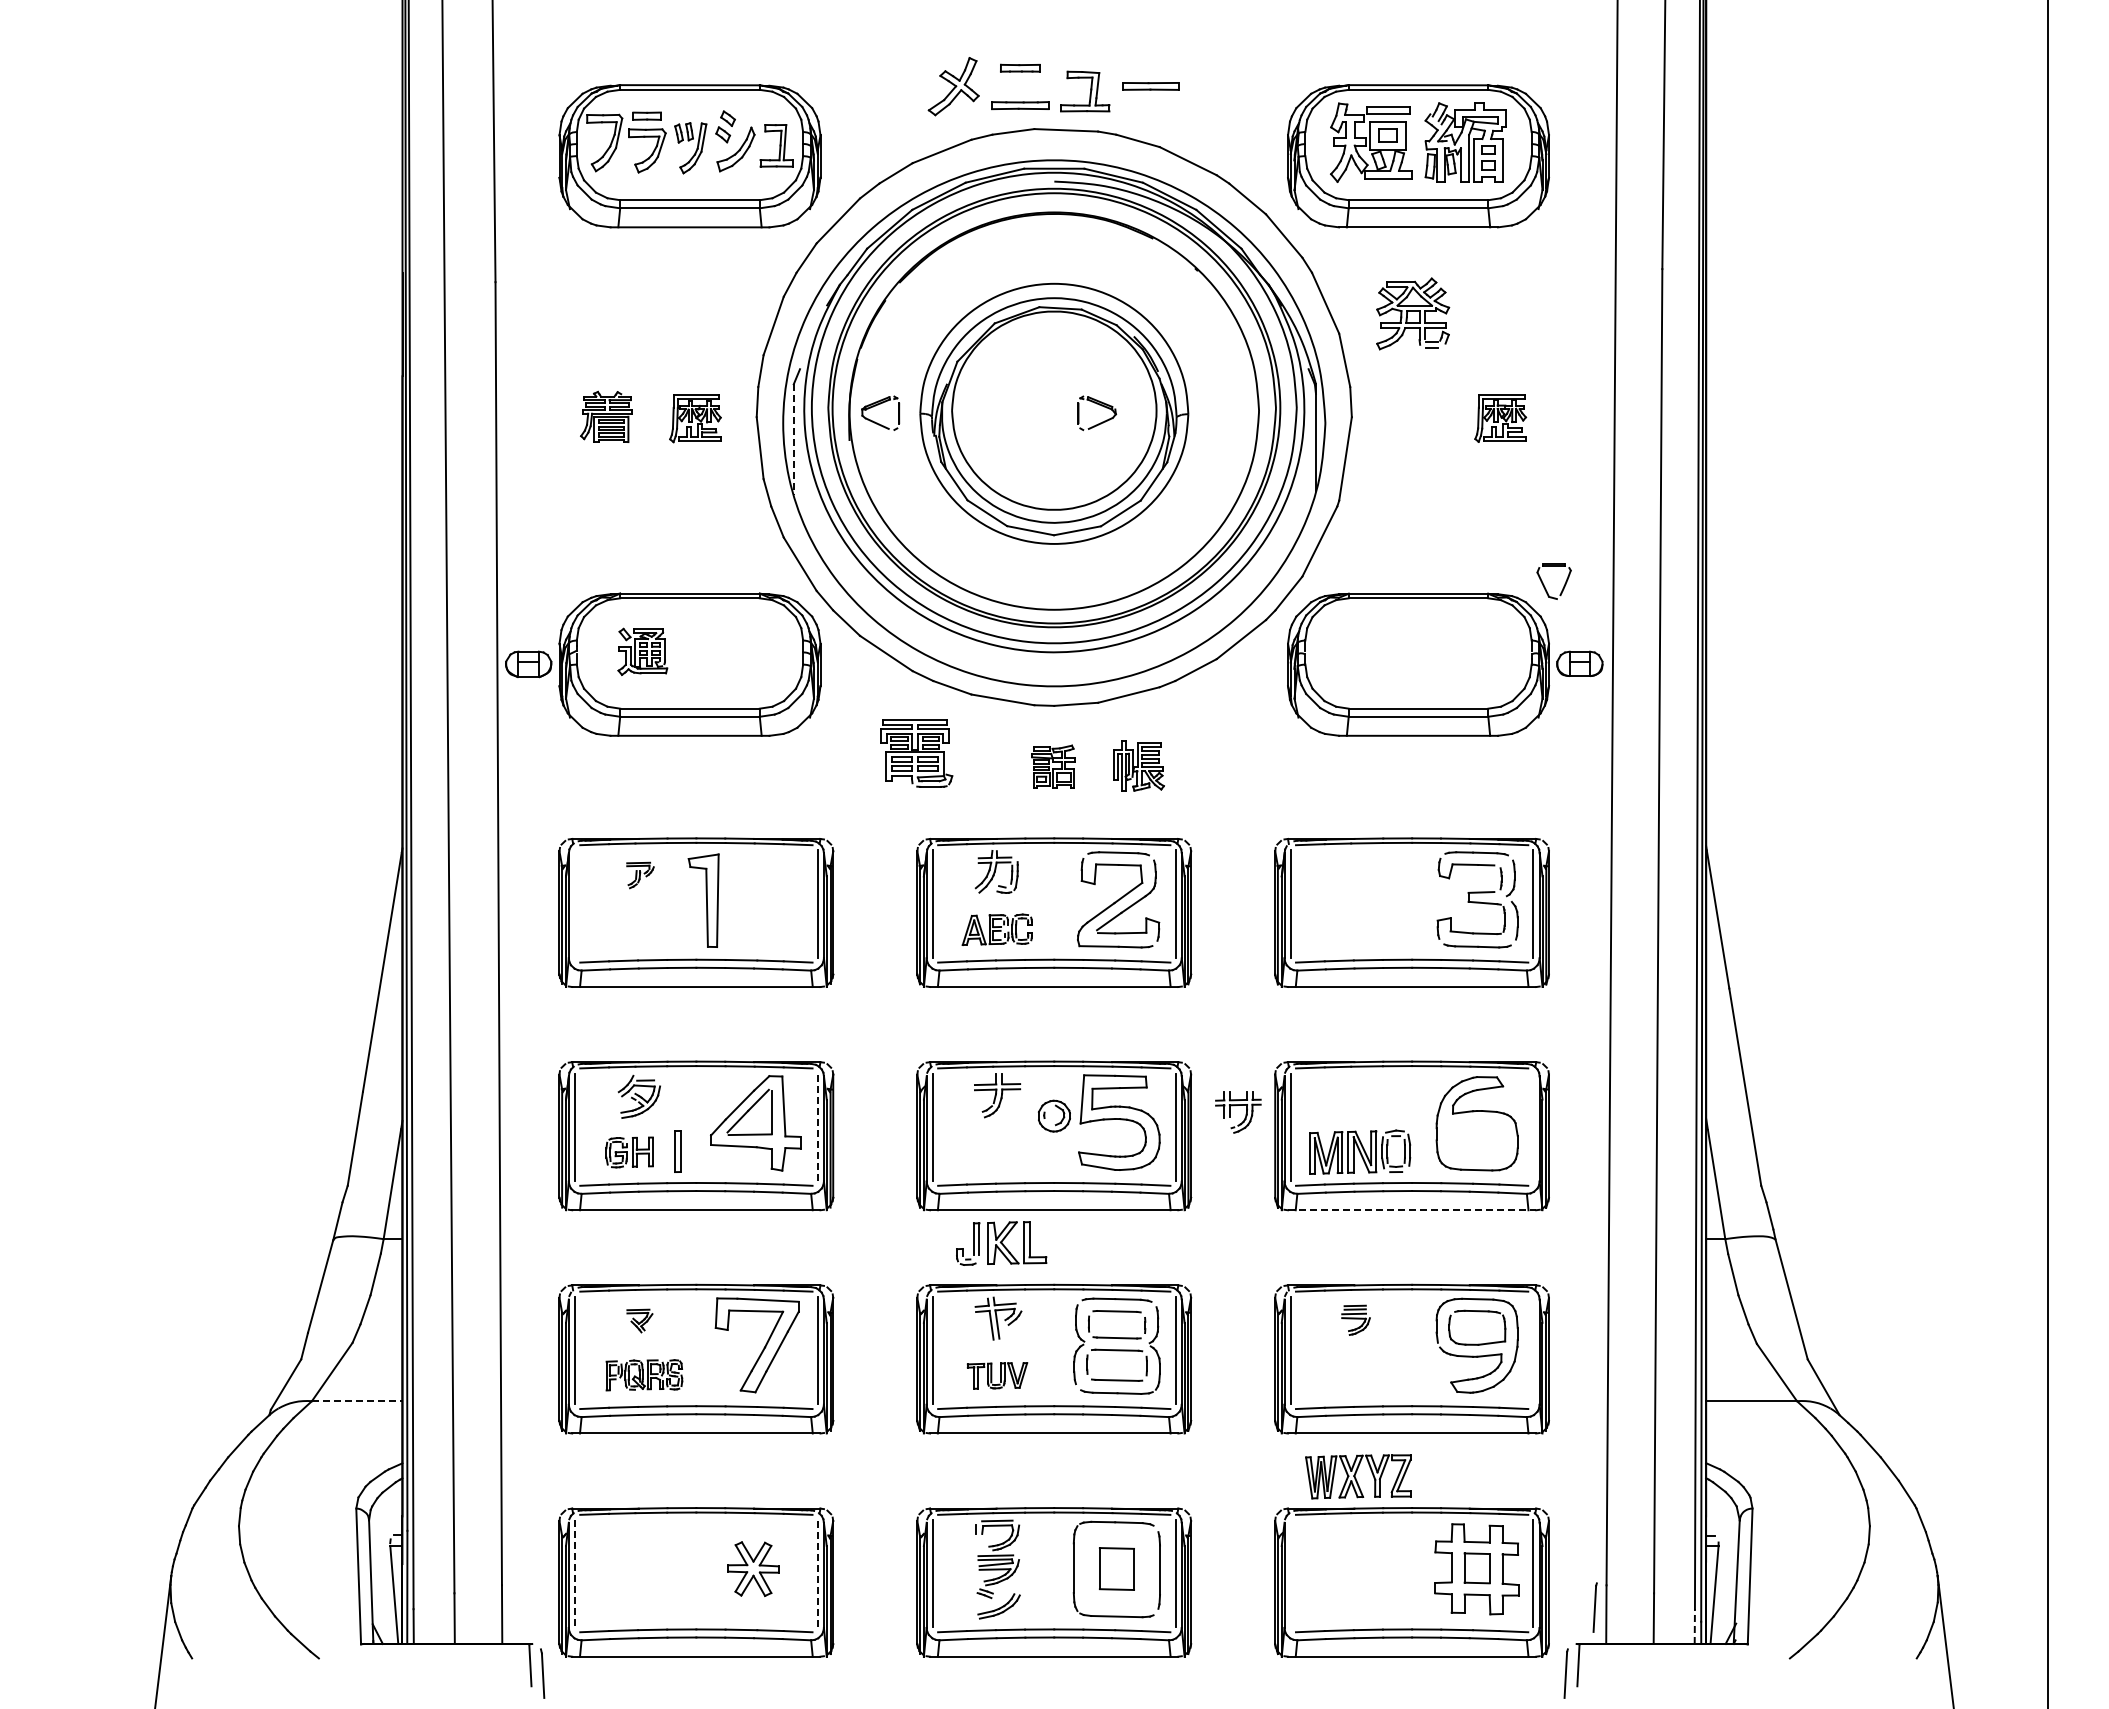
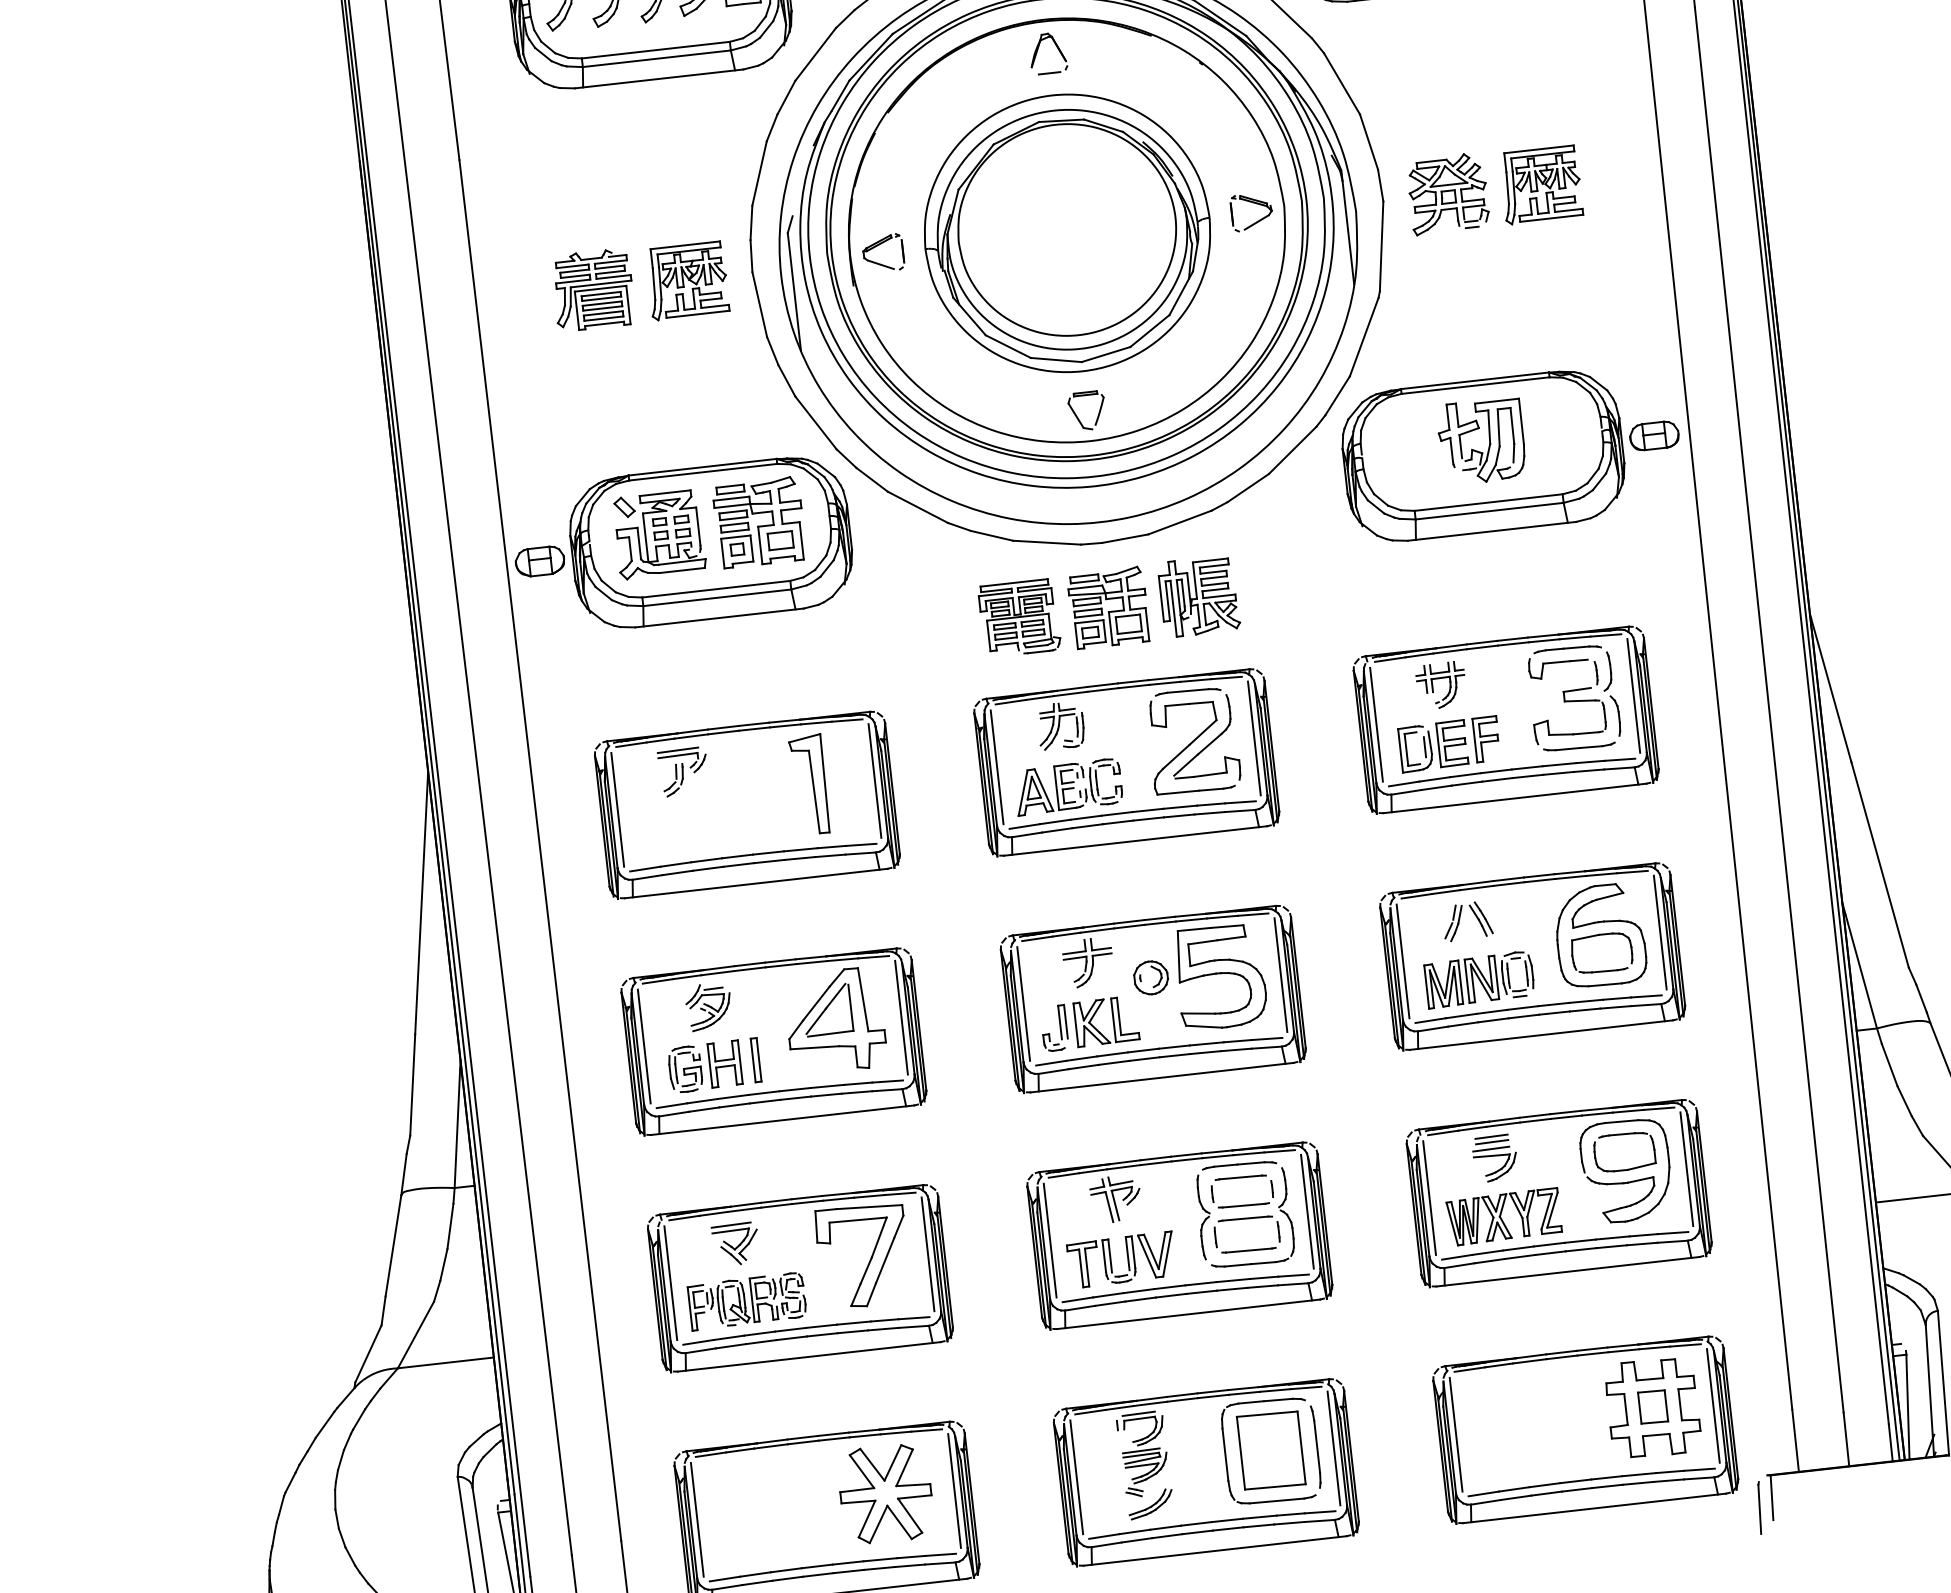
part: (1046, 240) -> (1038, 50), added
part: (1413, 313) -> (1448, 193), moved
part: (1099, 405) -> (1253, 203), moved
part: (606, 416) -> (593, 289), size x1.43
part: (695, 418) -> (687, 280), size x1.43
part: (1500, 418) -> (1541, 185), size x1.43
line: (793, 440) -> (794, 292), dashed -> solid
part: (1545, 586) -> (1078, 417), moved
part: (737, 650) -> (759, 521), added
part: (642, 651) -> (659, 534), size x1.67
part: (1425, 651) -> (1489, 441), added
part: (916, 753) -> (1019, 618), moved
part: (1053, 766) -> (1108, 607), size x1.67
part: (1139, 766) -> (1199, 597), size x1.43
part: (640, 875) -> (683, 771), size x1.67
part: (703, 900) -> (809, 784), moved
line: (575, 903) -> (618, 809), added
part: (997, 929) -> (1068, 786), size x1.43
part: (1356, 929) -> (1449, 744), added
part: (1348, 1094) -> (1460, 919), added
part: (1238, 1105) -> (1440, 678), moved
part: (1472, 1124) -> (1595, 936), added
line: (1533, 1126) -> (1660, 931), added
line: (817, 1127) -> (901, 1018), dashed -> solid
part: (629, 1152) -> (704, 1066), size x1.43
line: (1412, 1210) -> (1541, 1035), dashed -> solid
part: (1001, 1243) -> (1089, 1023), moved
part: (639, 1320) -> (735, 1243), size x1.67
part: (1355, 1320) -> (1494, 1158), size x1.43
line: (1533, 1350) -> (1686, 1169), added
part: (644, 1374) -> (747, 1300), size x1.43
part: (997, 1375) -> (1121, 1259), size x1.67
line: (357, 1401) -> (446, 1363), dashed -> solid
part: (1358, 1476) -> (1504, 1216), moved
part: (753, 1568) -> (885, 1493), size x1.67
part: (1116, 1568) -> (1270, 1450), size x1.67
line: (575, 1573) -> (697, 1519), dashed -> solid
line: (817, 1573) -> (954, 1490), dashed -> solid
line: (1290, 1573) -> (1455, 1434), added
line: (1594, 1607) -> (1782, 1434), removed
line: (1694, 1626) -> (1890, 1442), dashed -> solid

